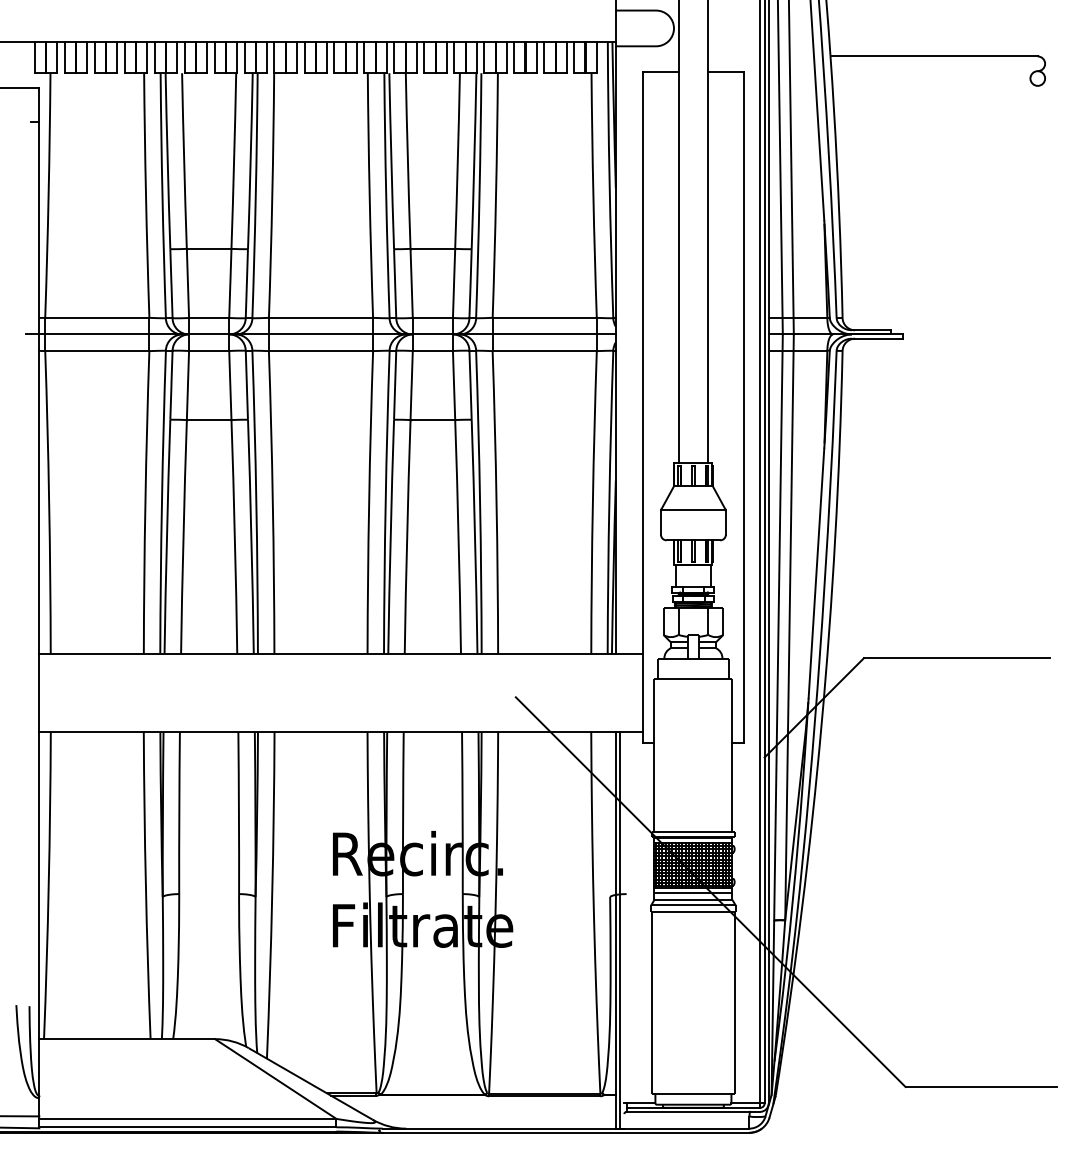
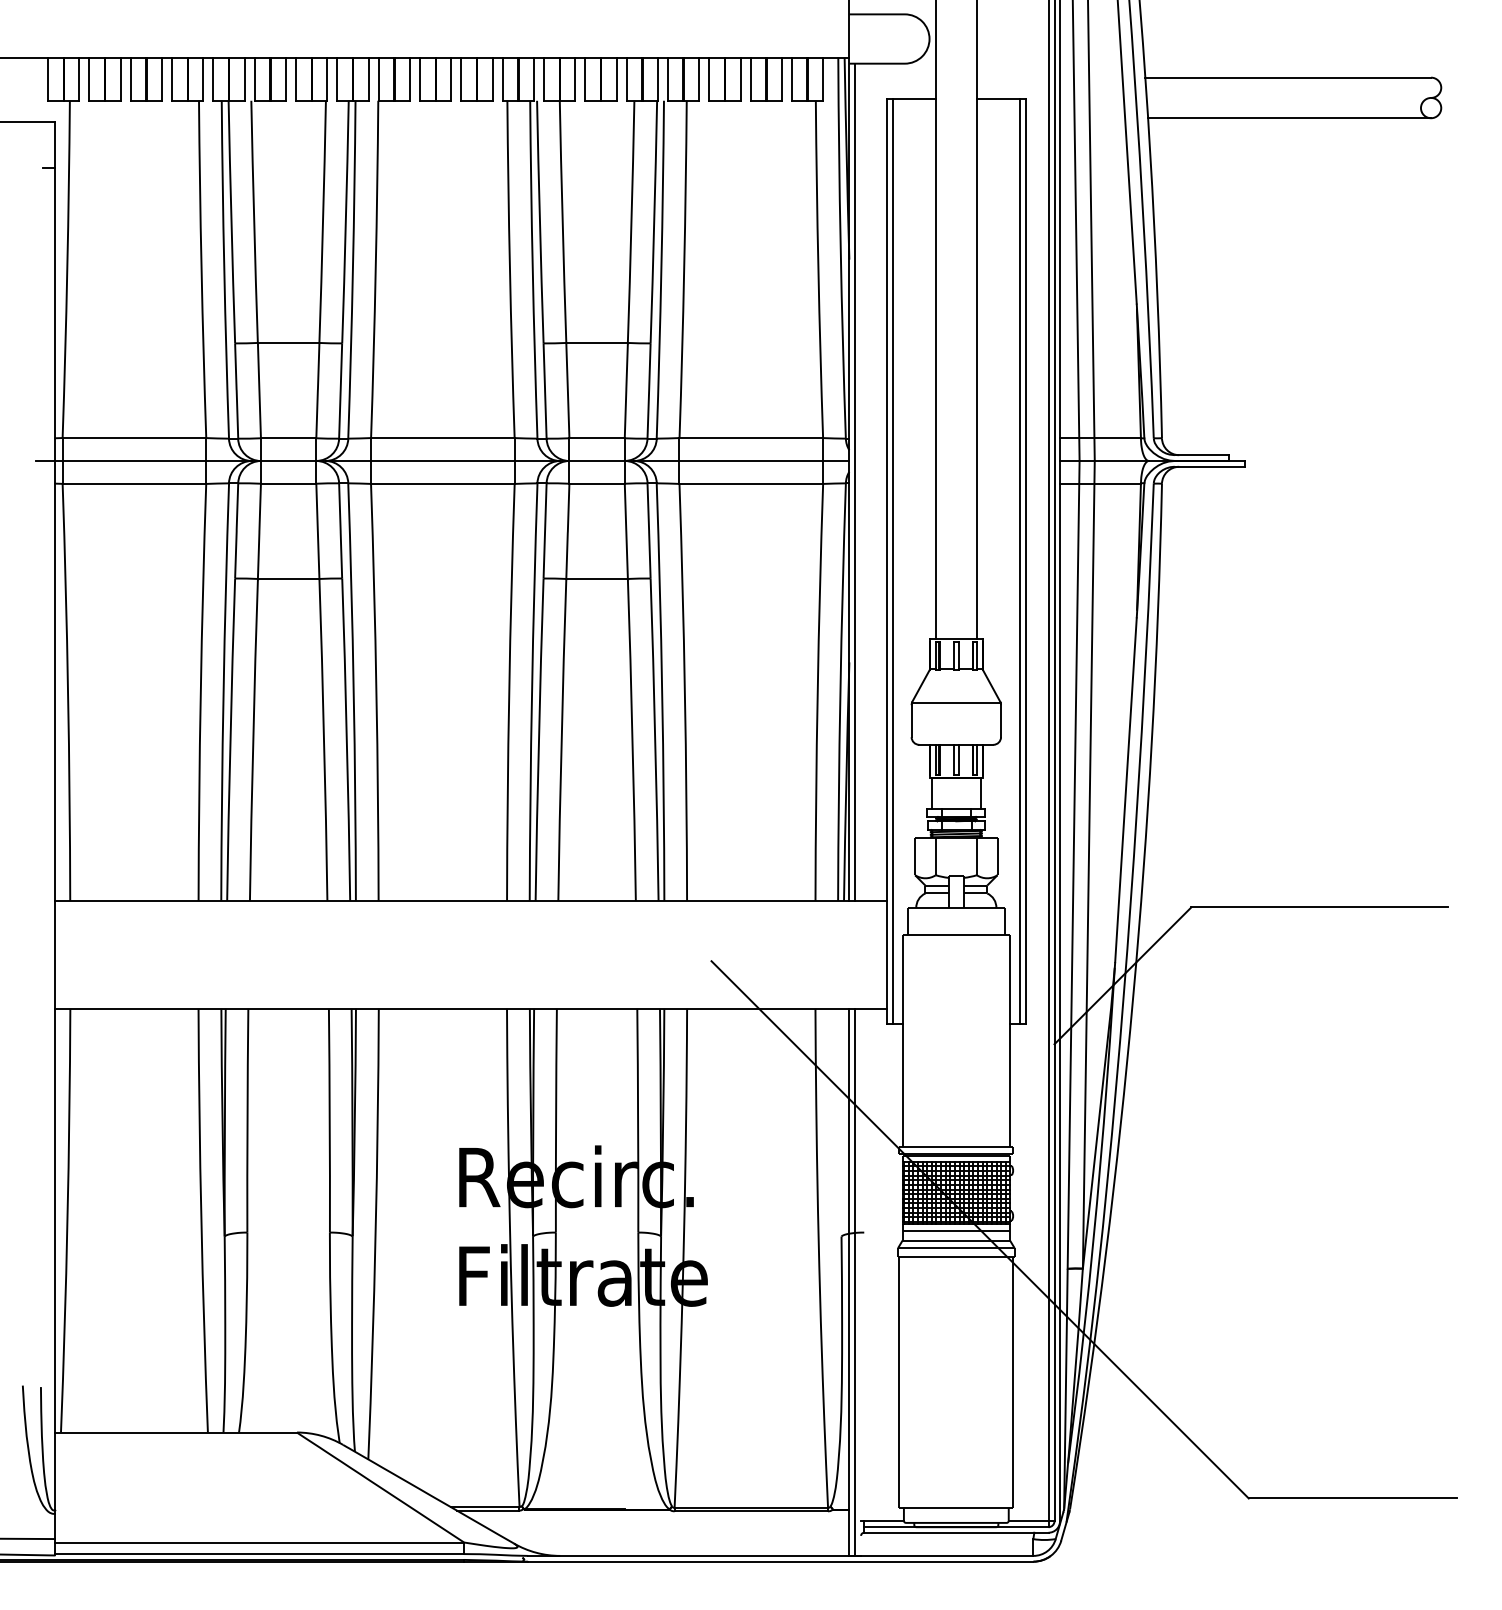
line: (935, 86) -> (1289, 118), added
line: (619, 349) -> (854, 481), added
line: (647, 406) -> (892, 560), added
line: (739, 406) -> (1020, 560), added

